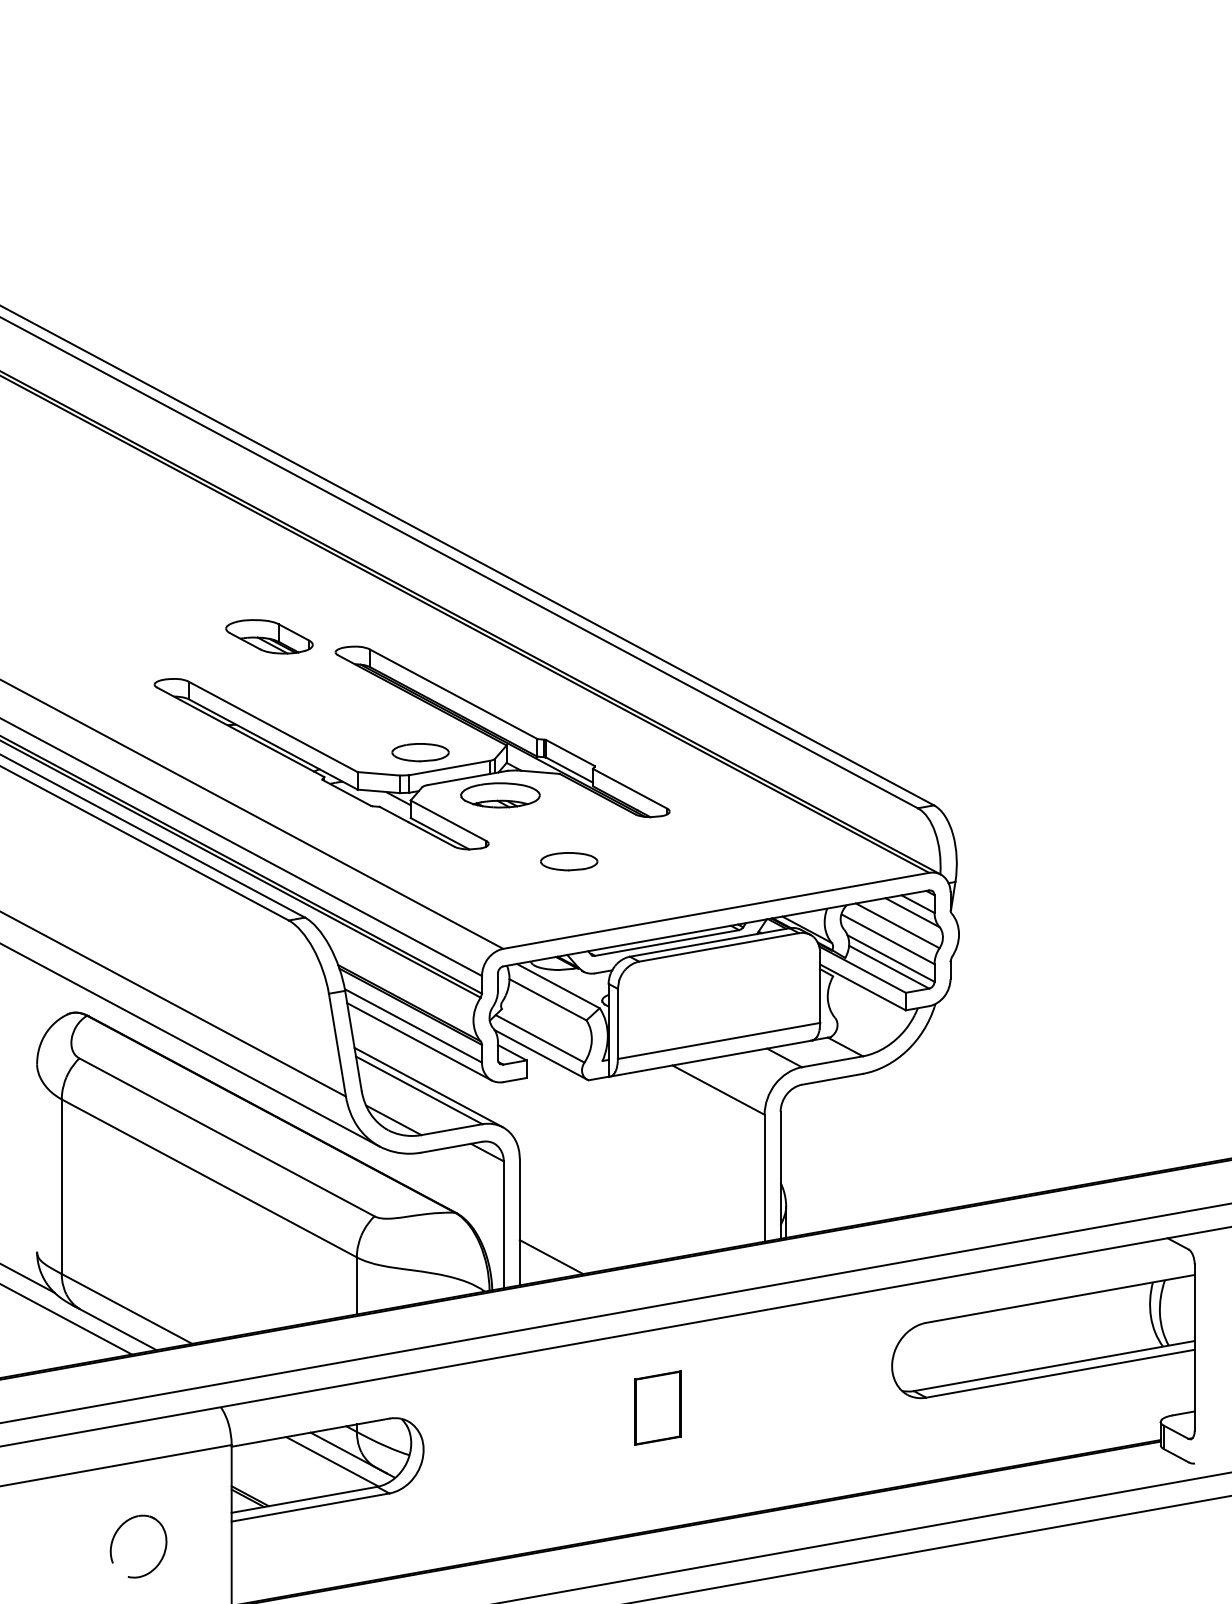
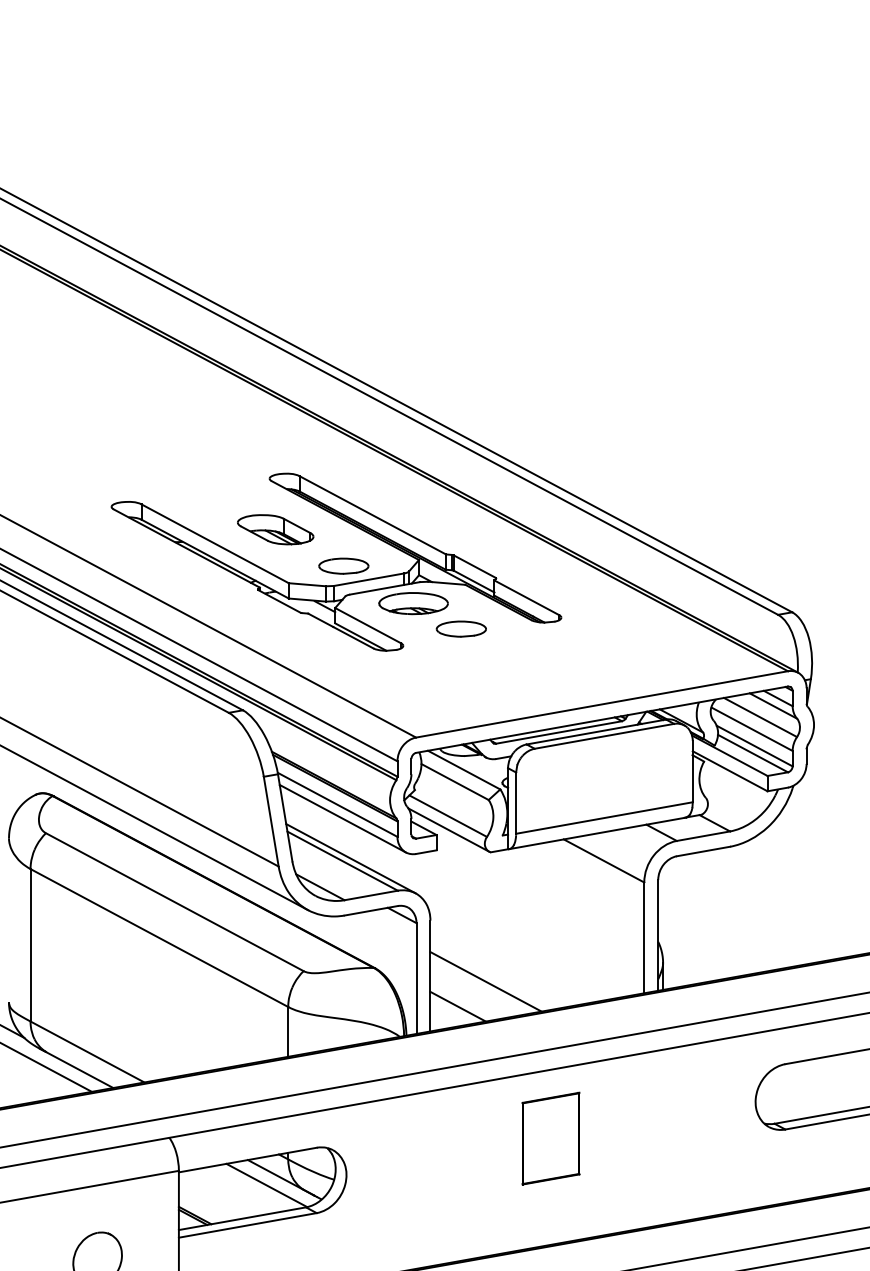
part: (269, 636) -> (275, 529), moved
part: (569, 861) -> (461, 628), moved
line: (583, 1228) -> (486, 981), added
part: (657, 1407) -> (550, 1138), size x1.43

